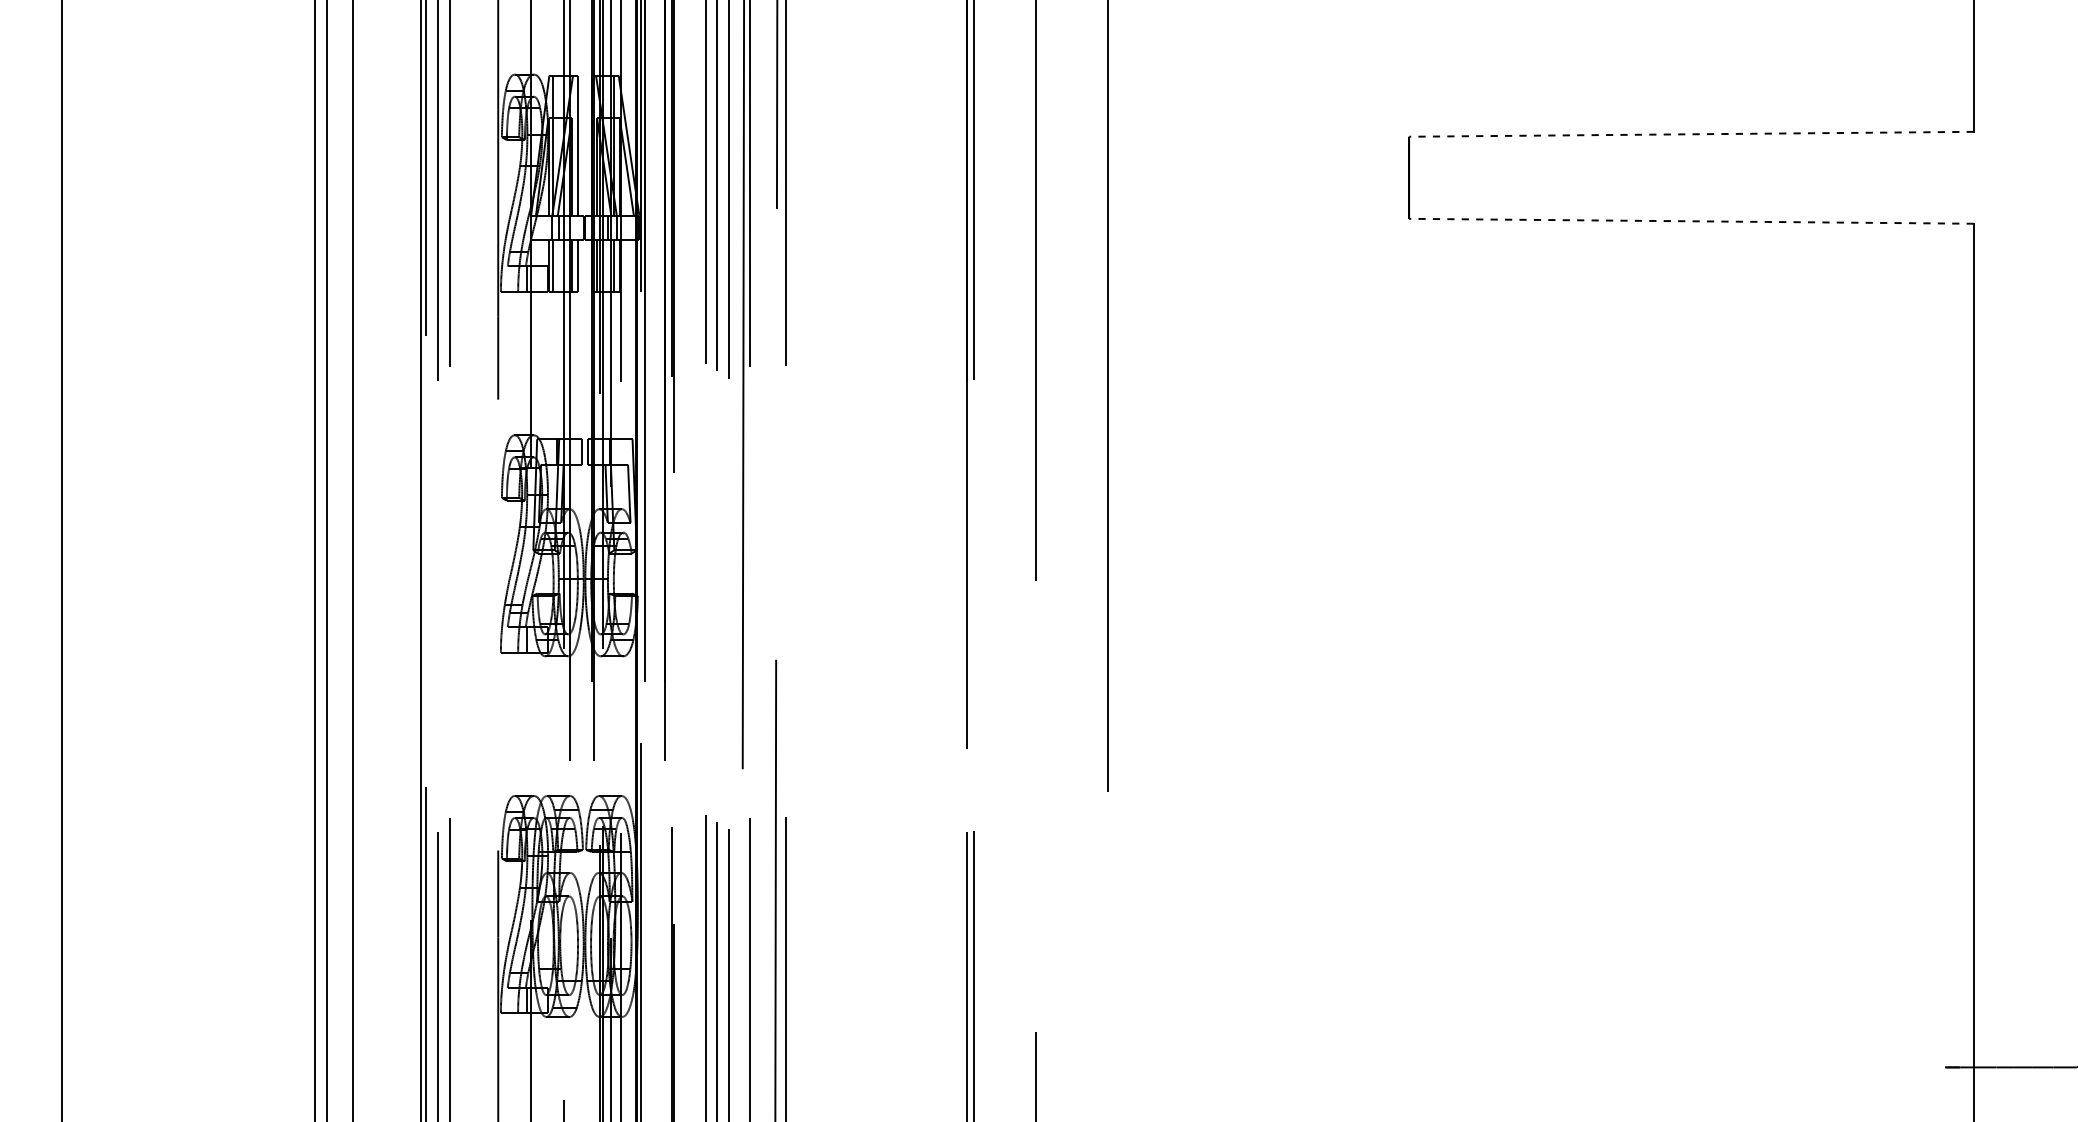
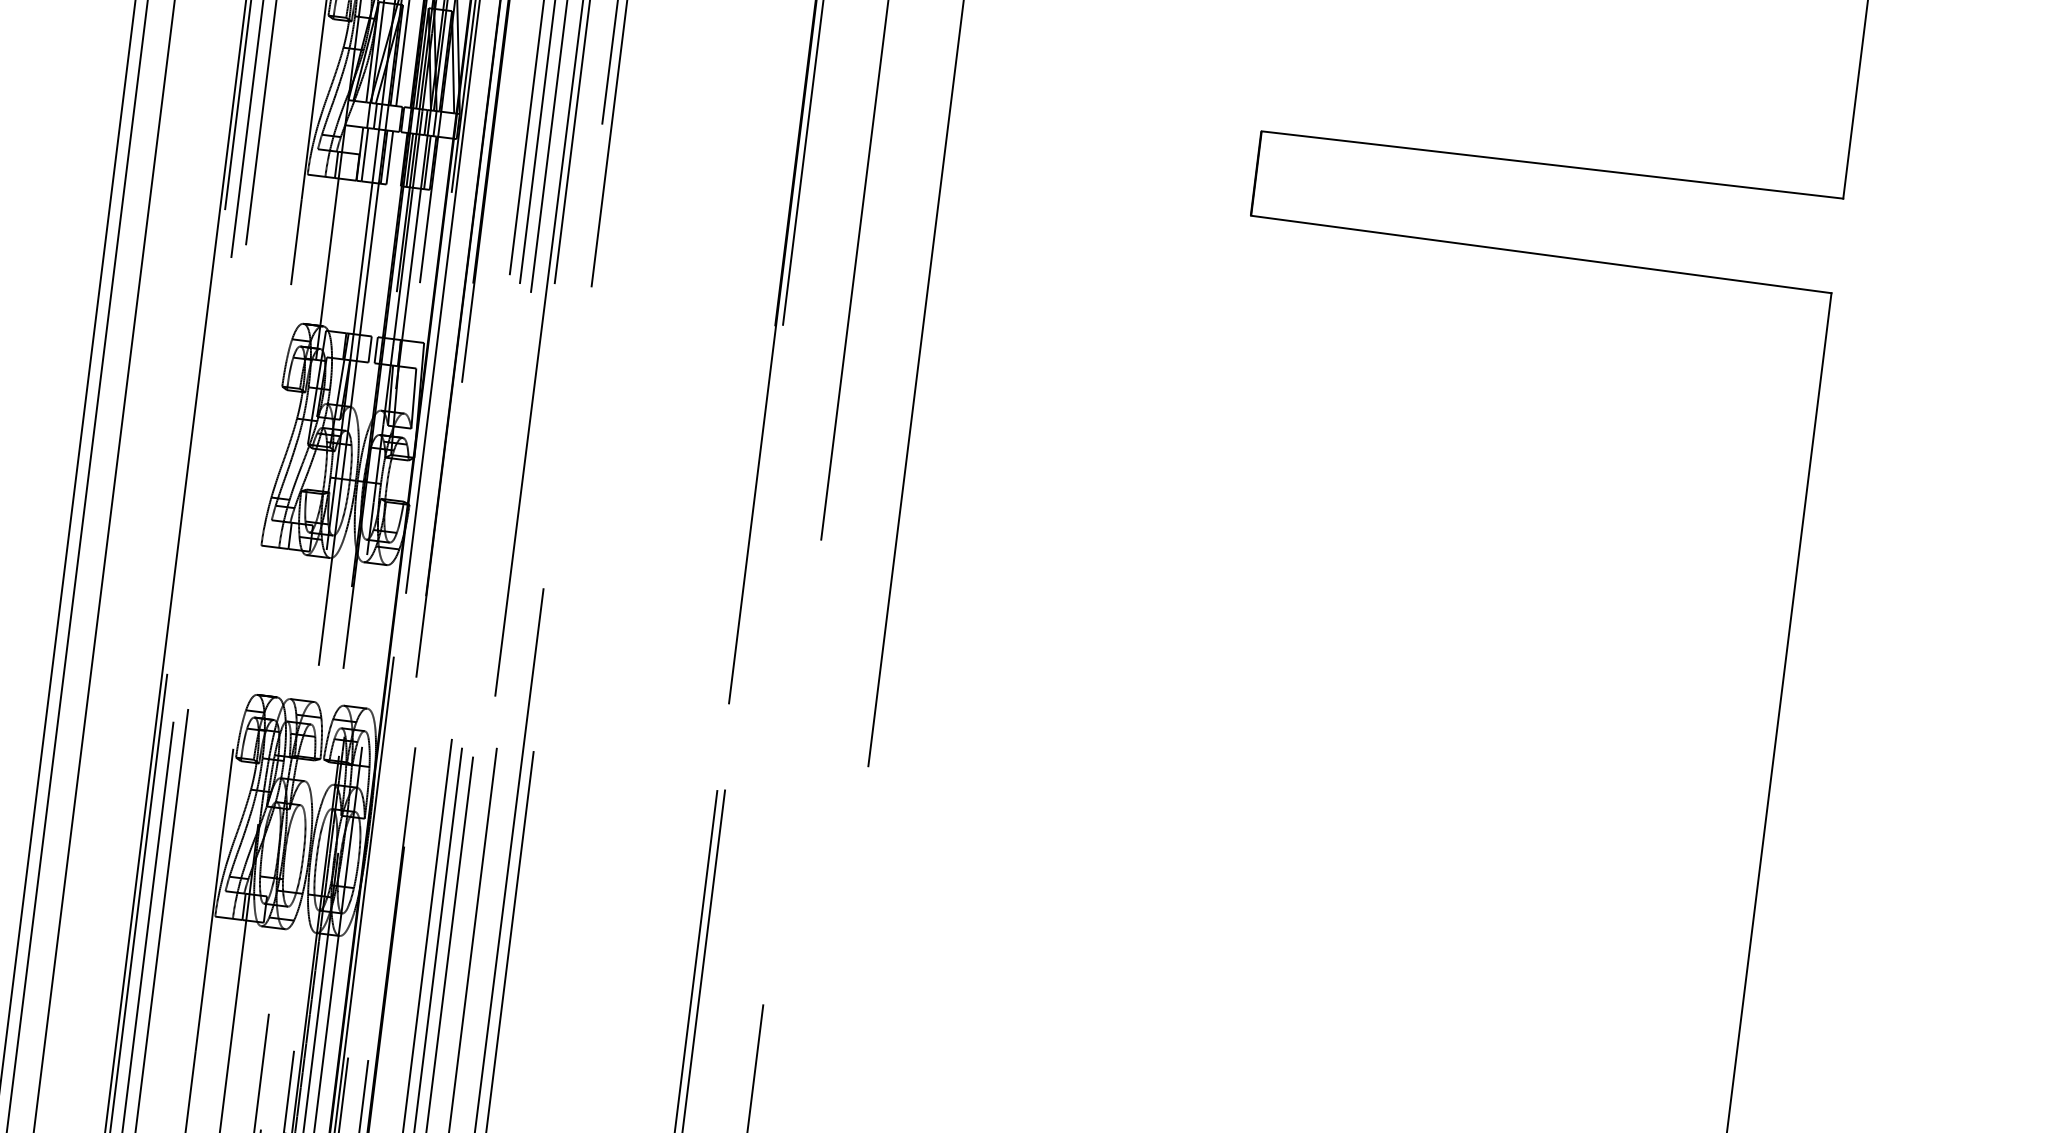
line: (1690, 134) -> (1551, 165), dashed -> solid
line: (1690, 221) -> (1540, 254), dashed -> solid

